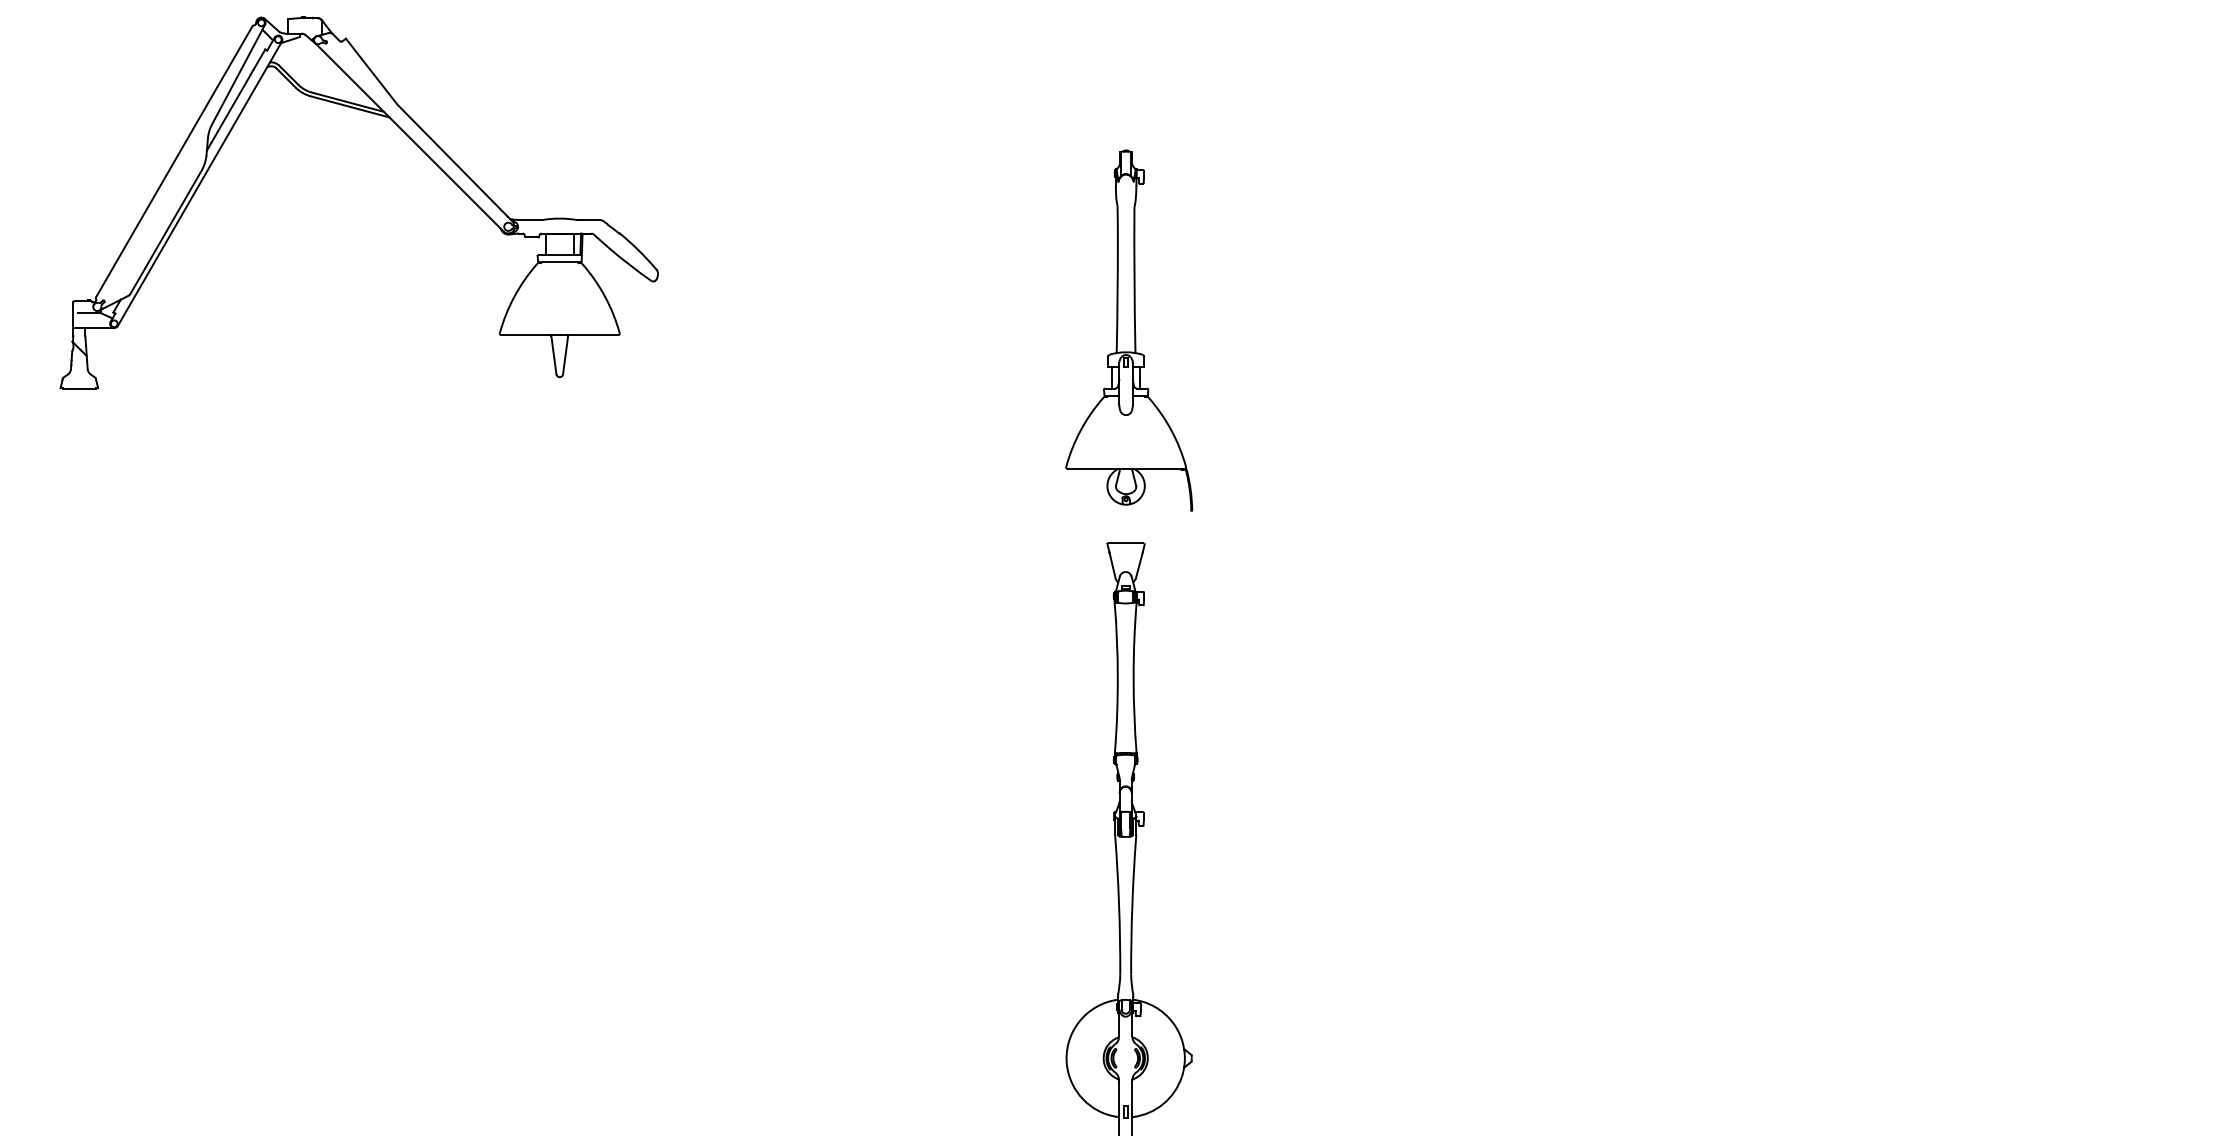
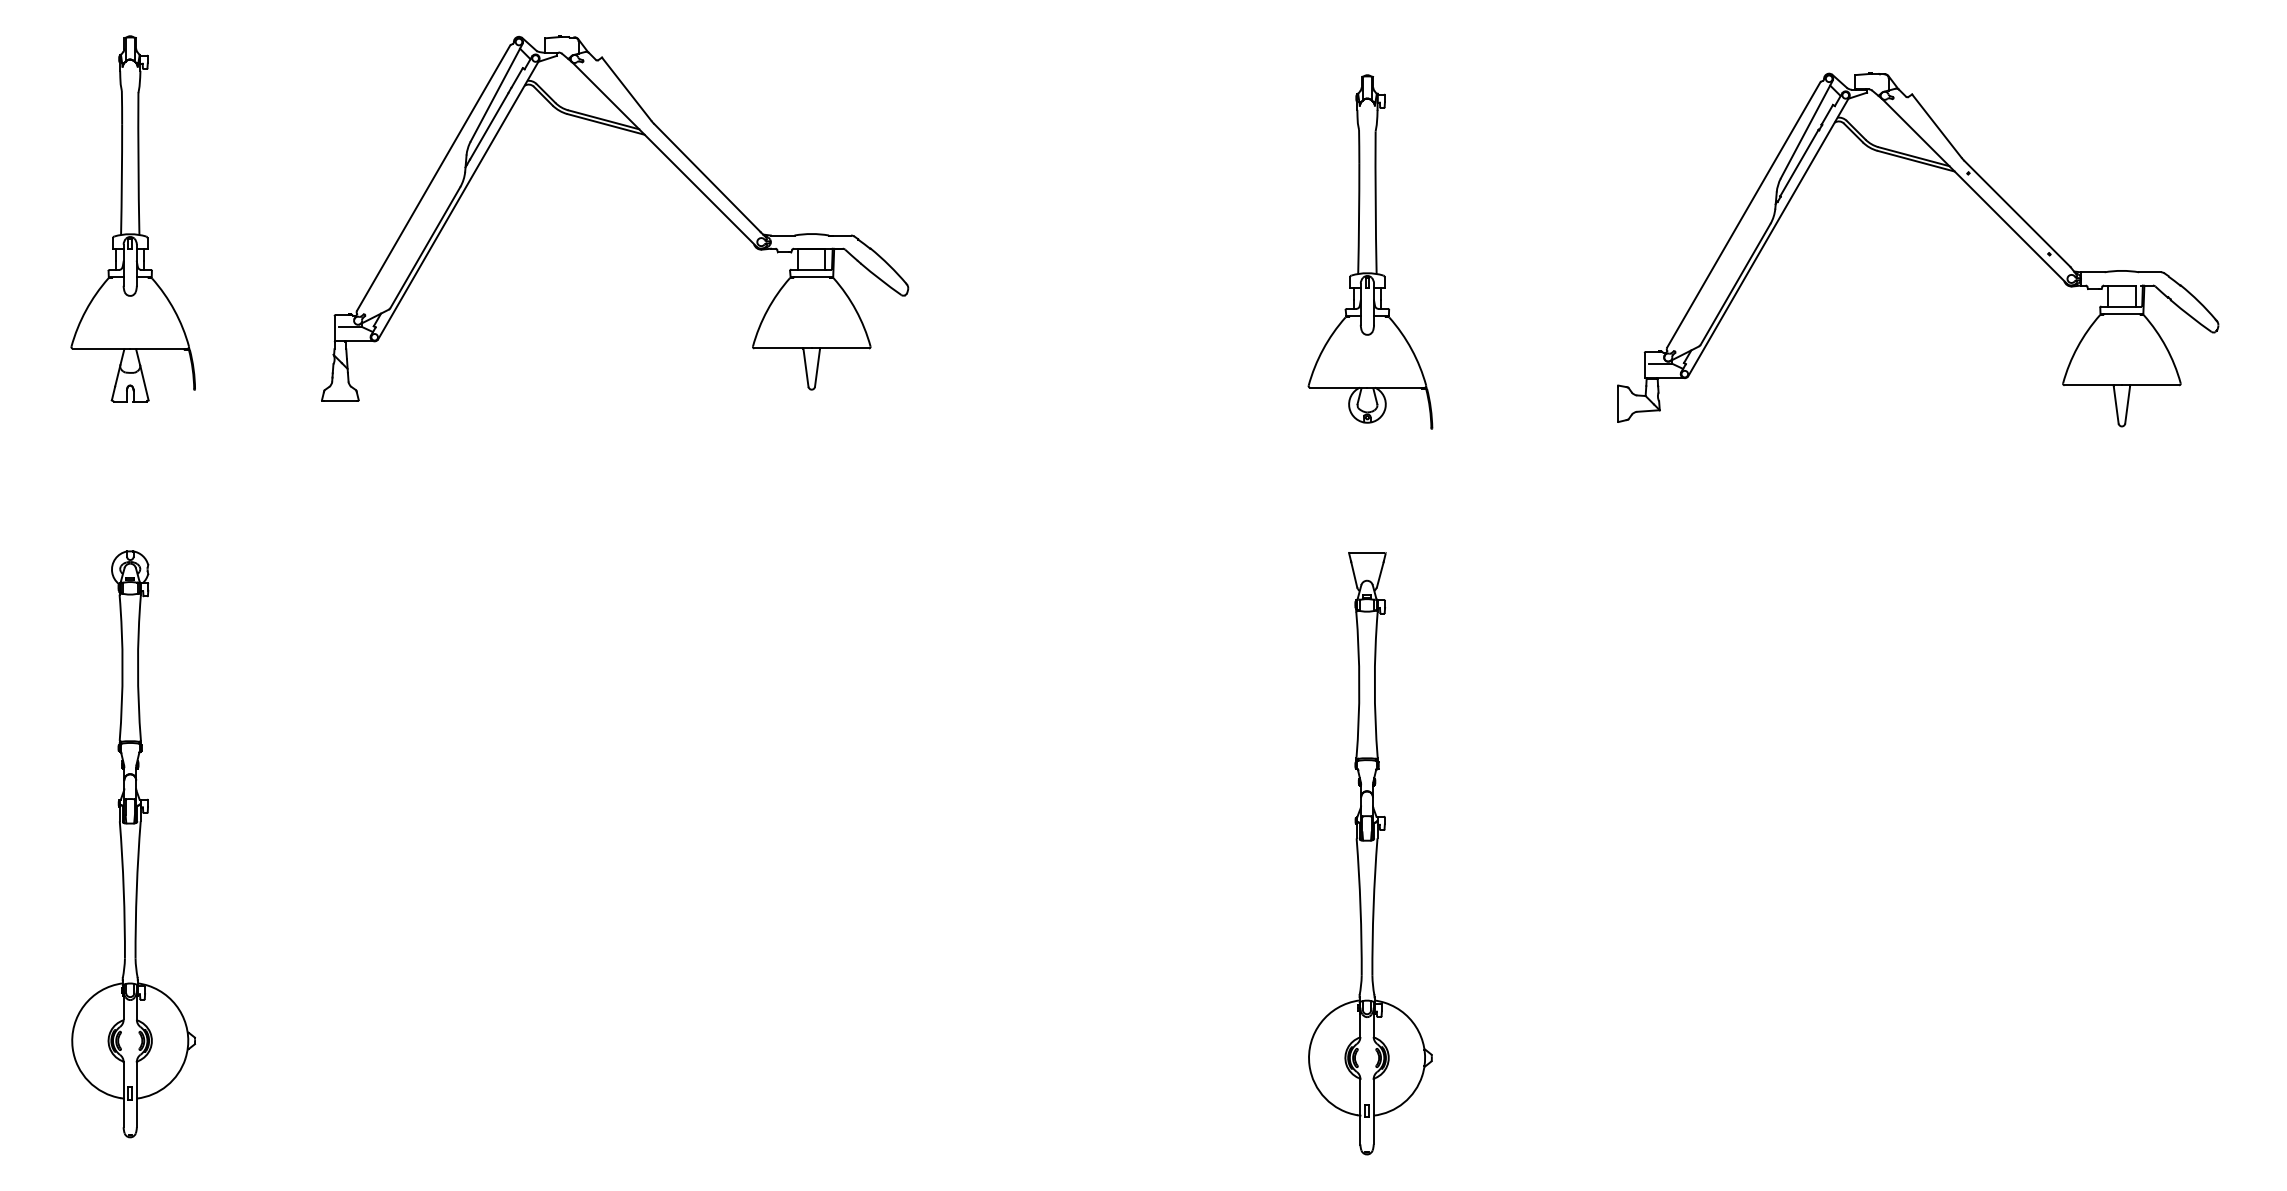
part: (1744, 176) -> (1974, 192), added
part: (1129, 330) -> (1370, 251), moved

